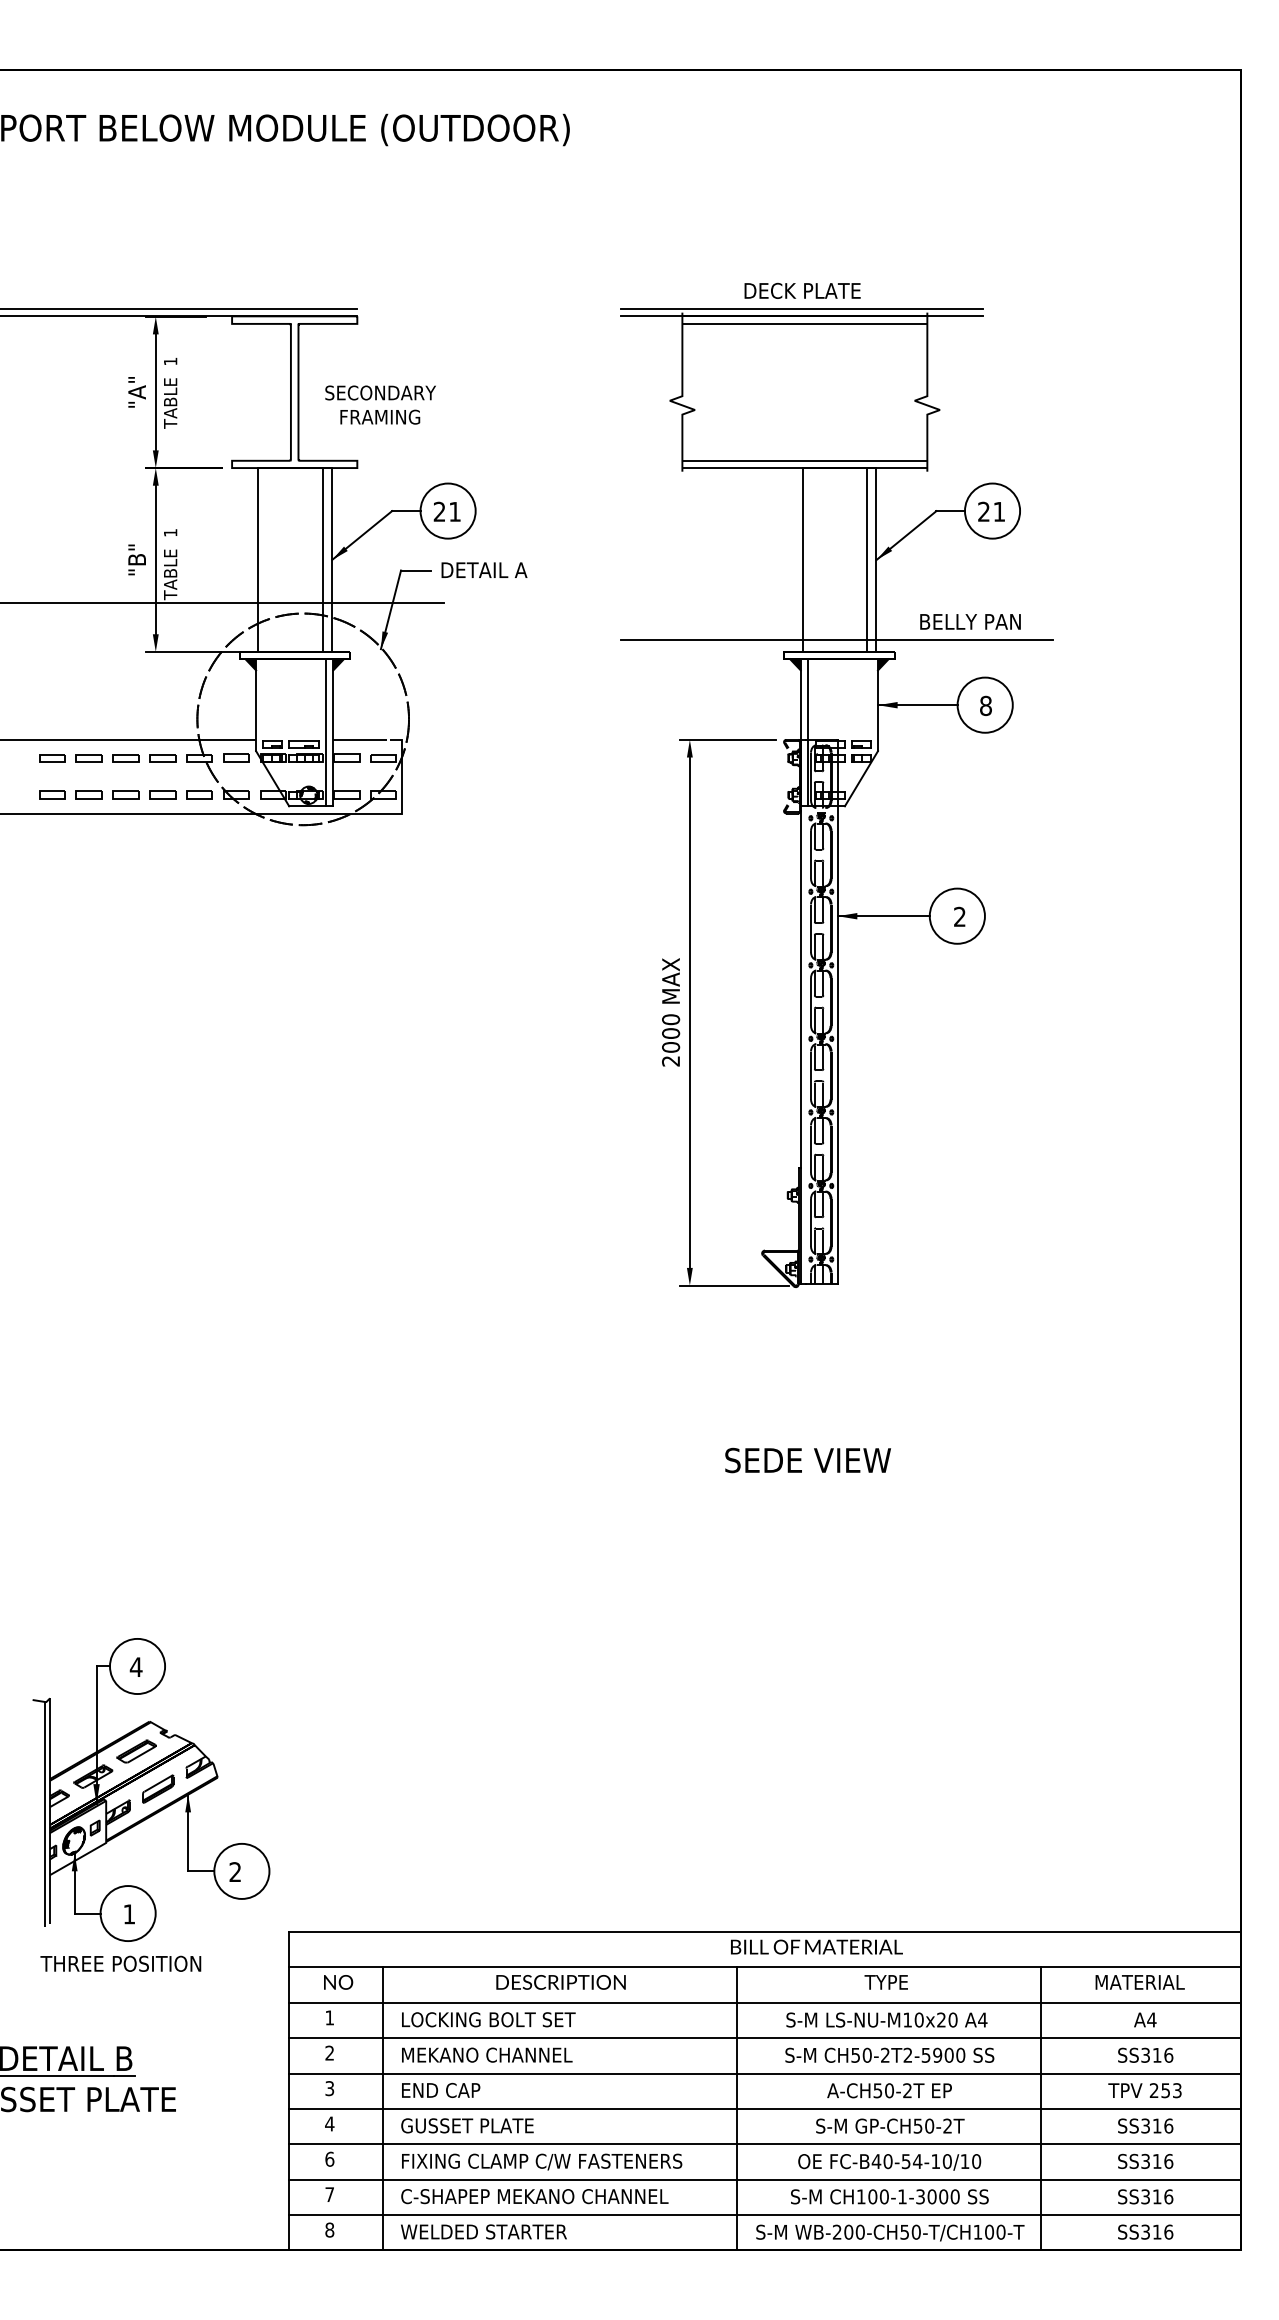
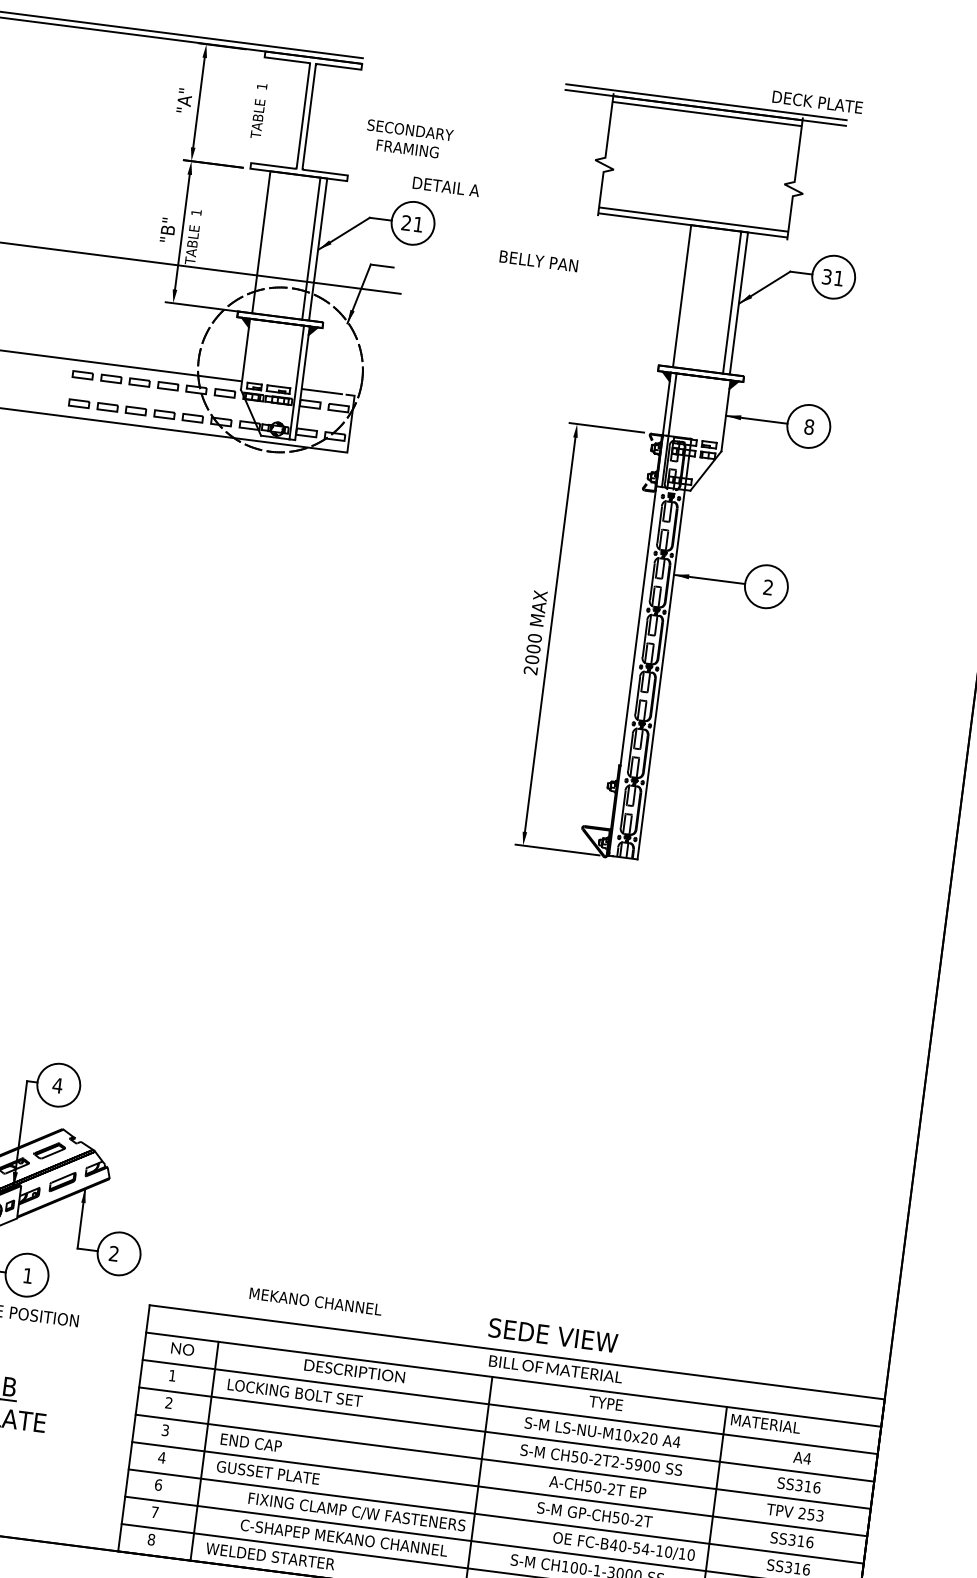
text: (802, 290) -> (817, 101), moved
text: (170, 392) -> (258, 110), moved
text: (380, 404) -> (409, 139), moved
text: (983, 511) -> (826, 276), 21 -> 31
text: (484, 569) -> (446, 186), moved
text: (970, 621) -> (538, 260), moved
line: (836, 639) -> (700, 360), removed
text: (807, 1460) -> (552, 1335), moved
text: (1139, 1982) -> (765, 1423), moved
text: (487, 2054) -> (316, 1301), moved
text: (542, 2161) -> (357, 1512), moved
text: (889, 2162) -> (623, 1547), moved
text: (534, 2196) -> (343, 1537), moved

